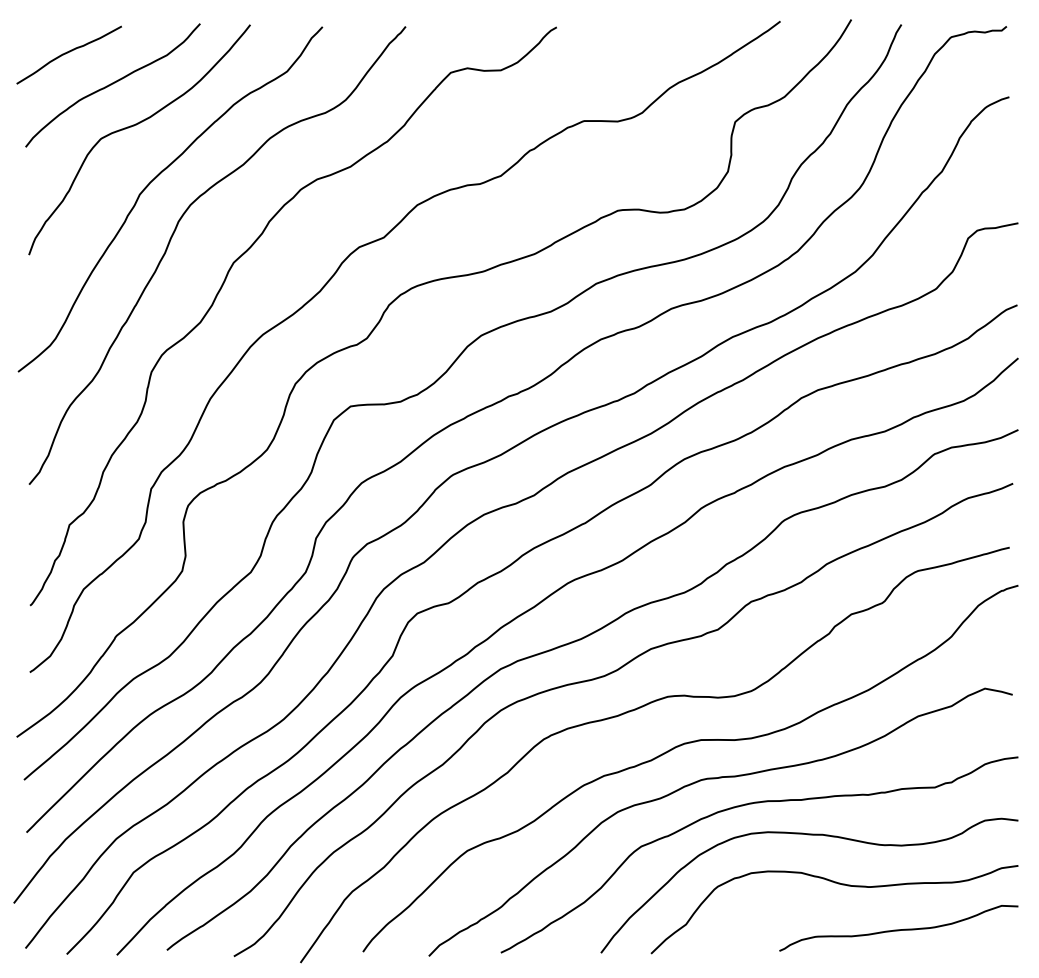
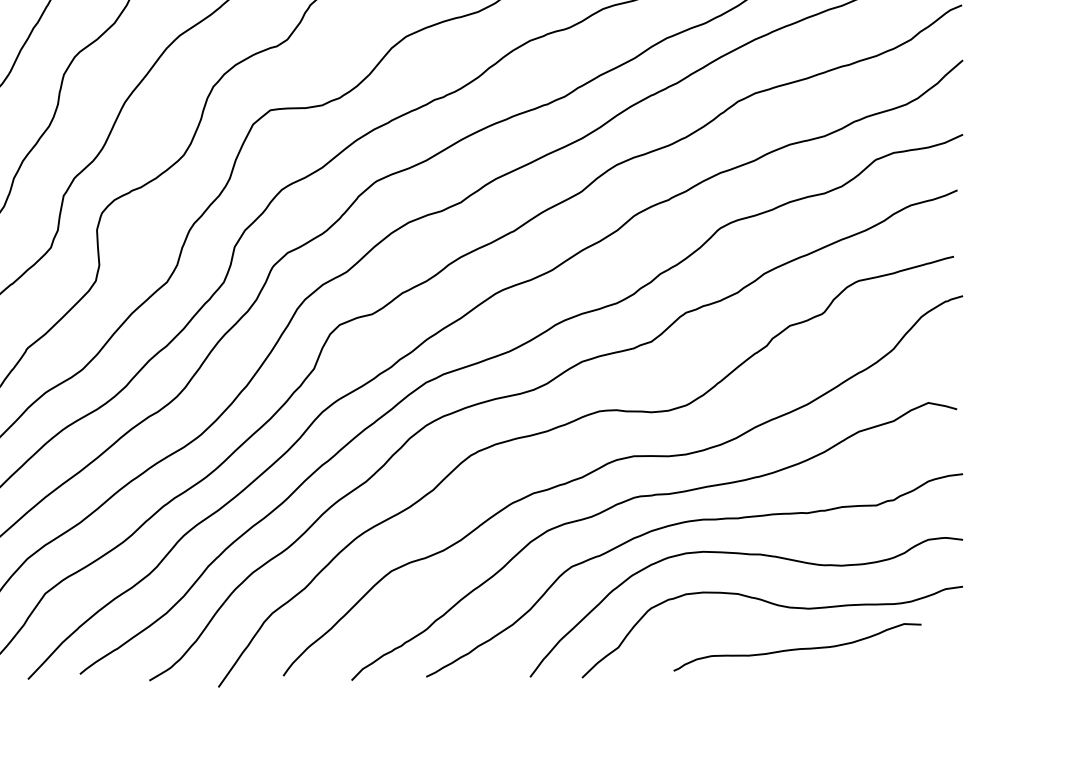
curve: (898, 929) -> (797, 648), moved

